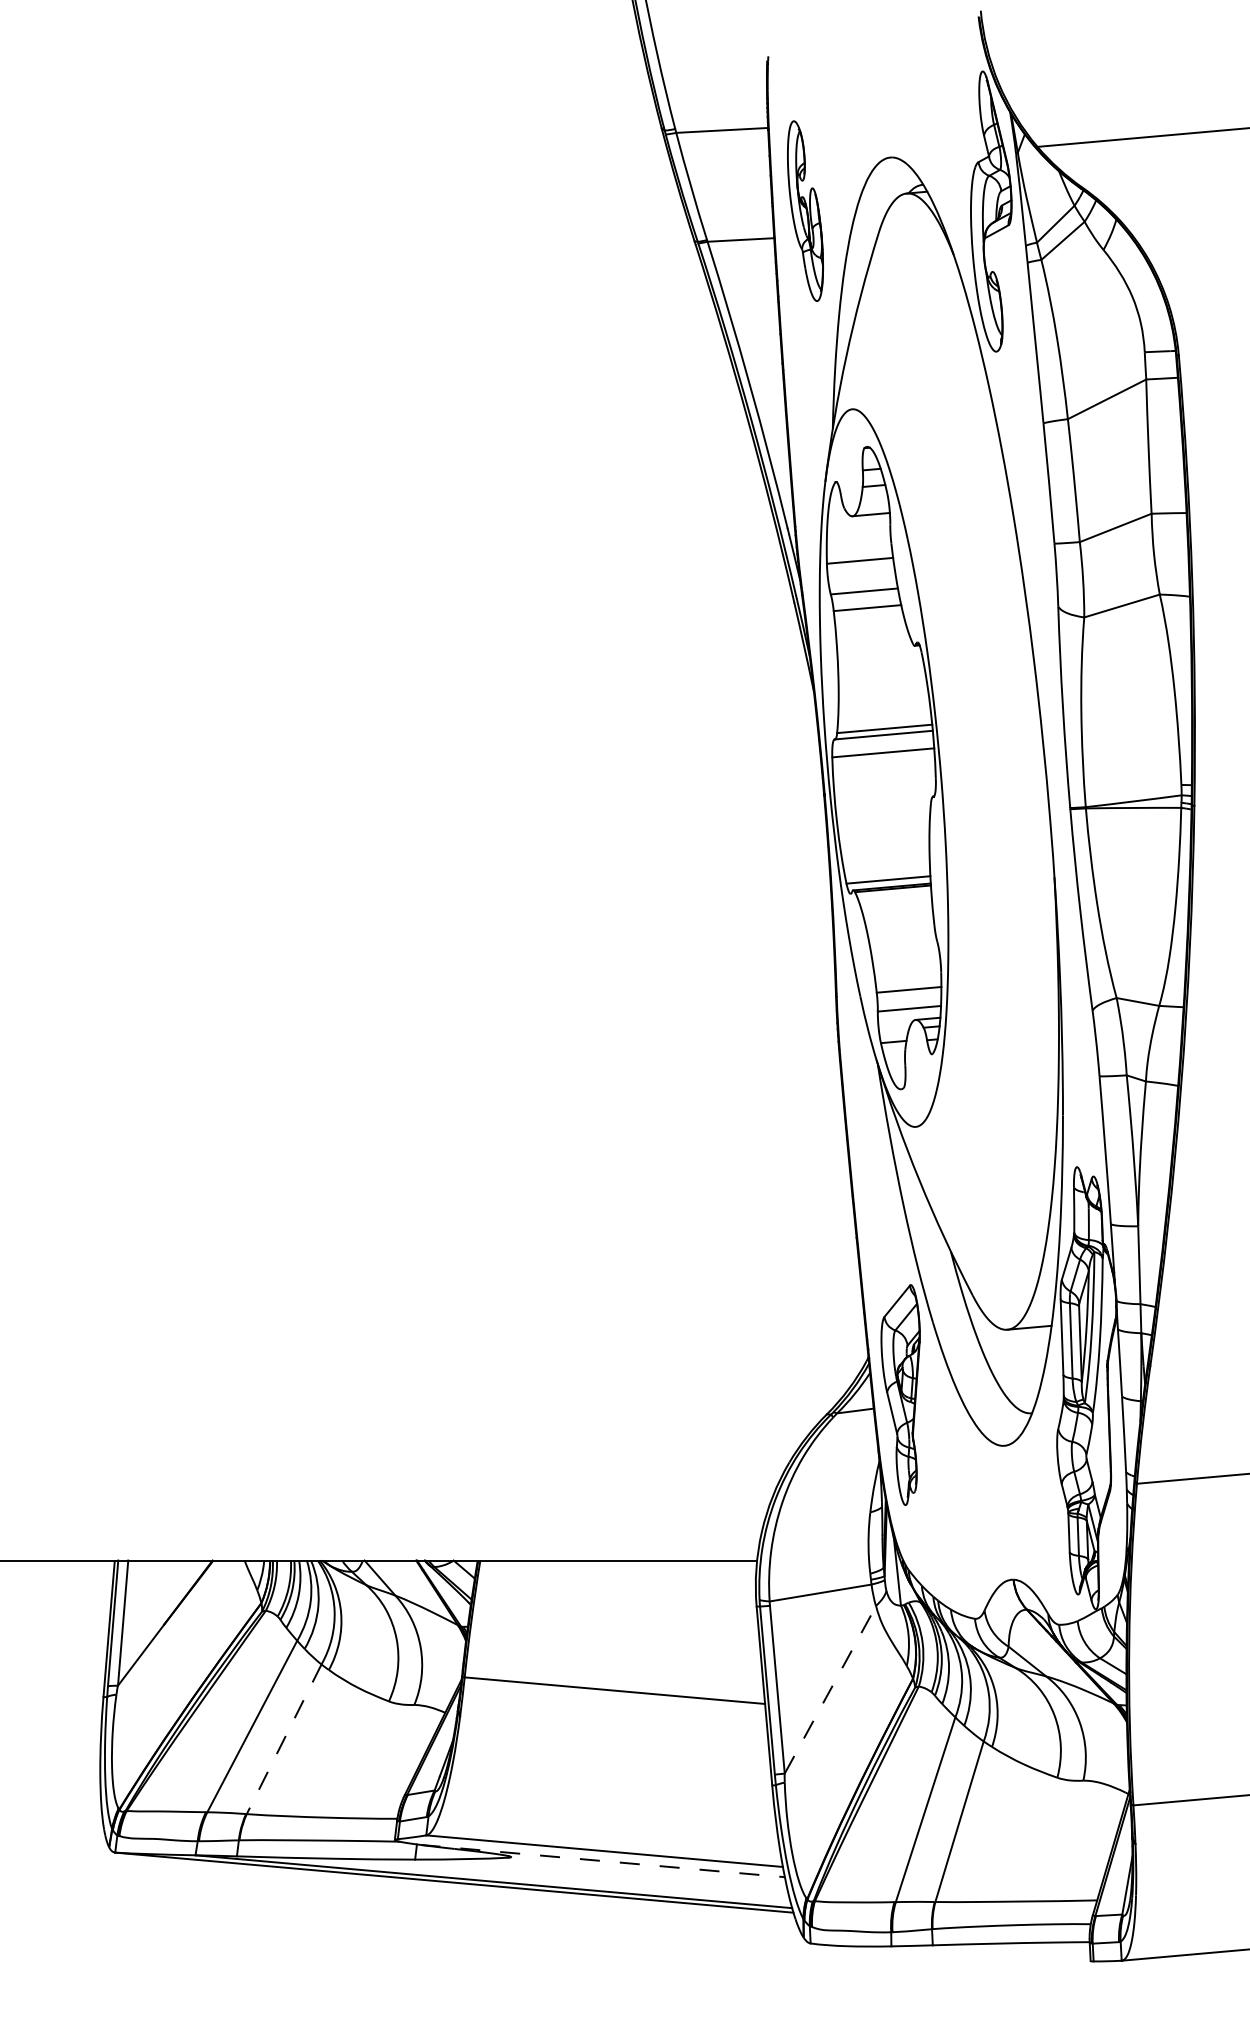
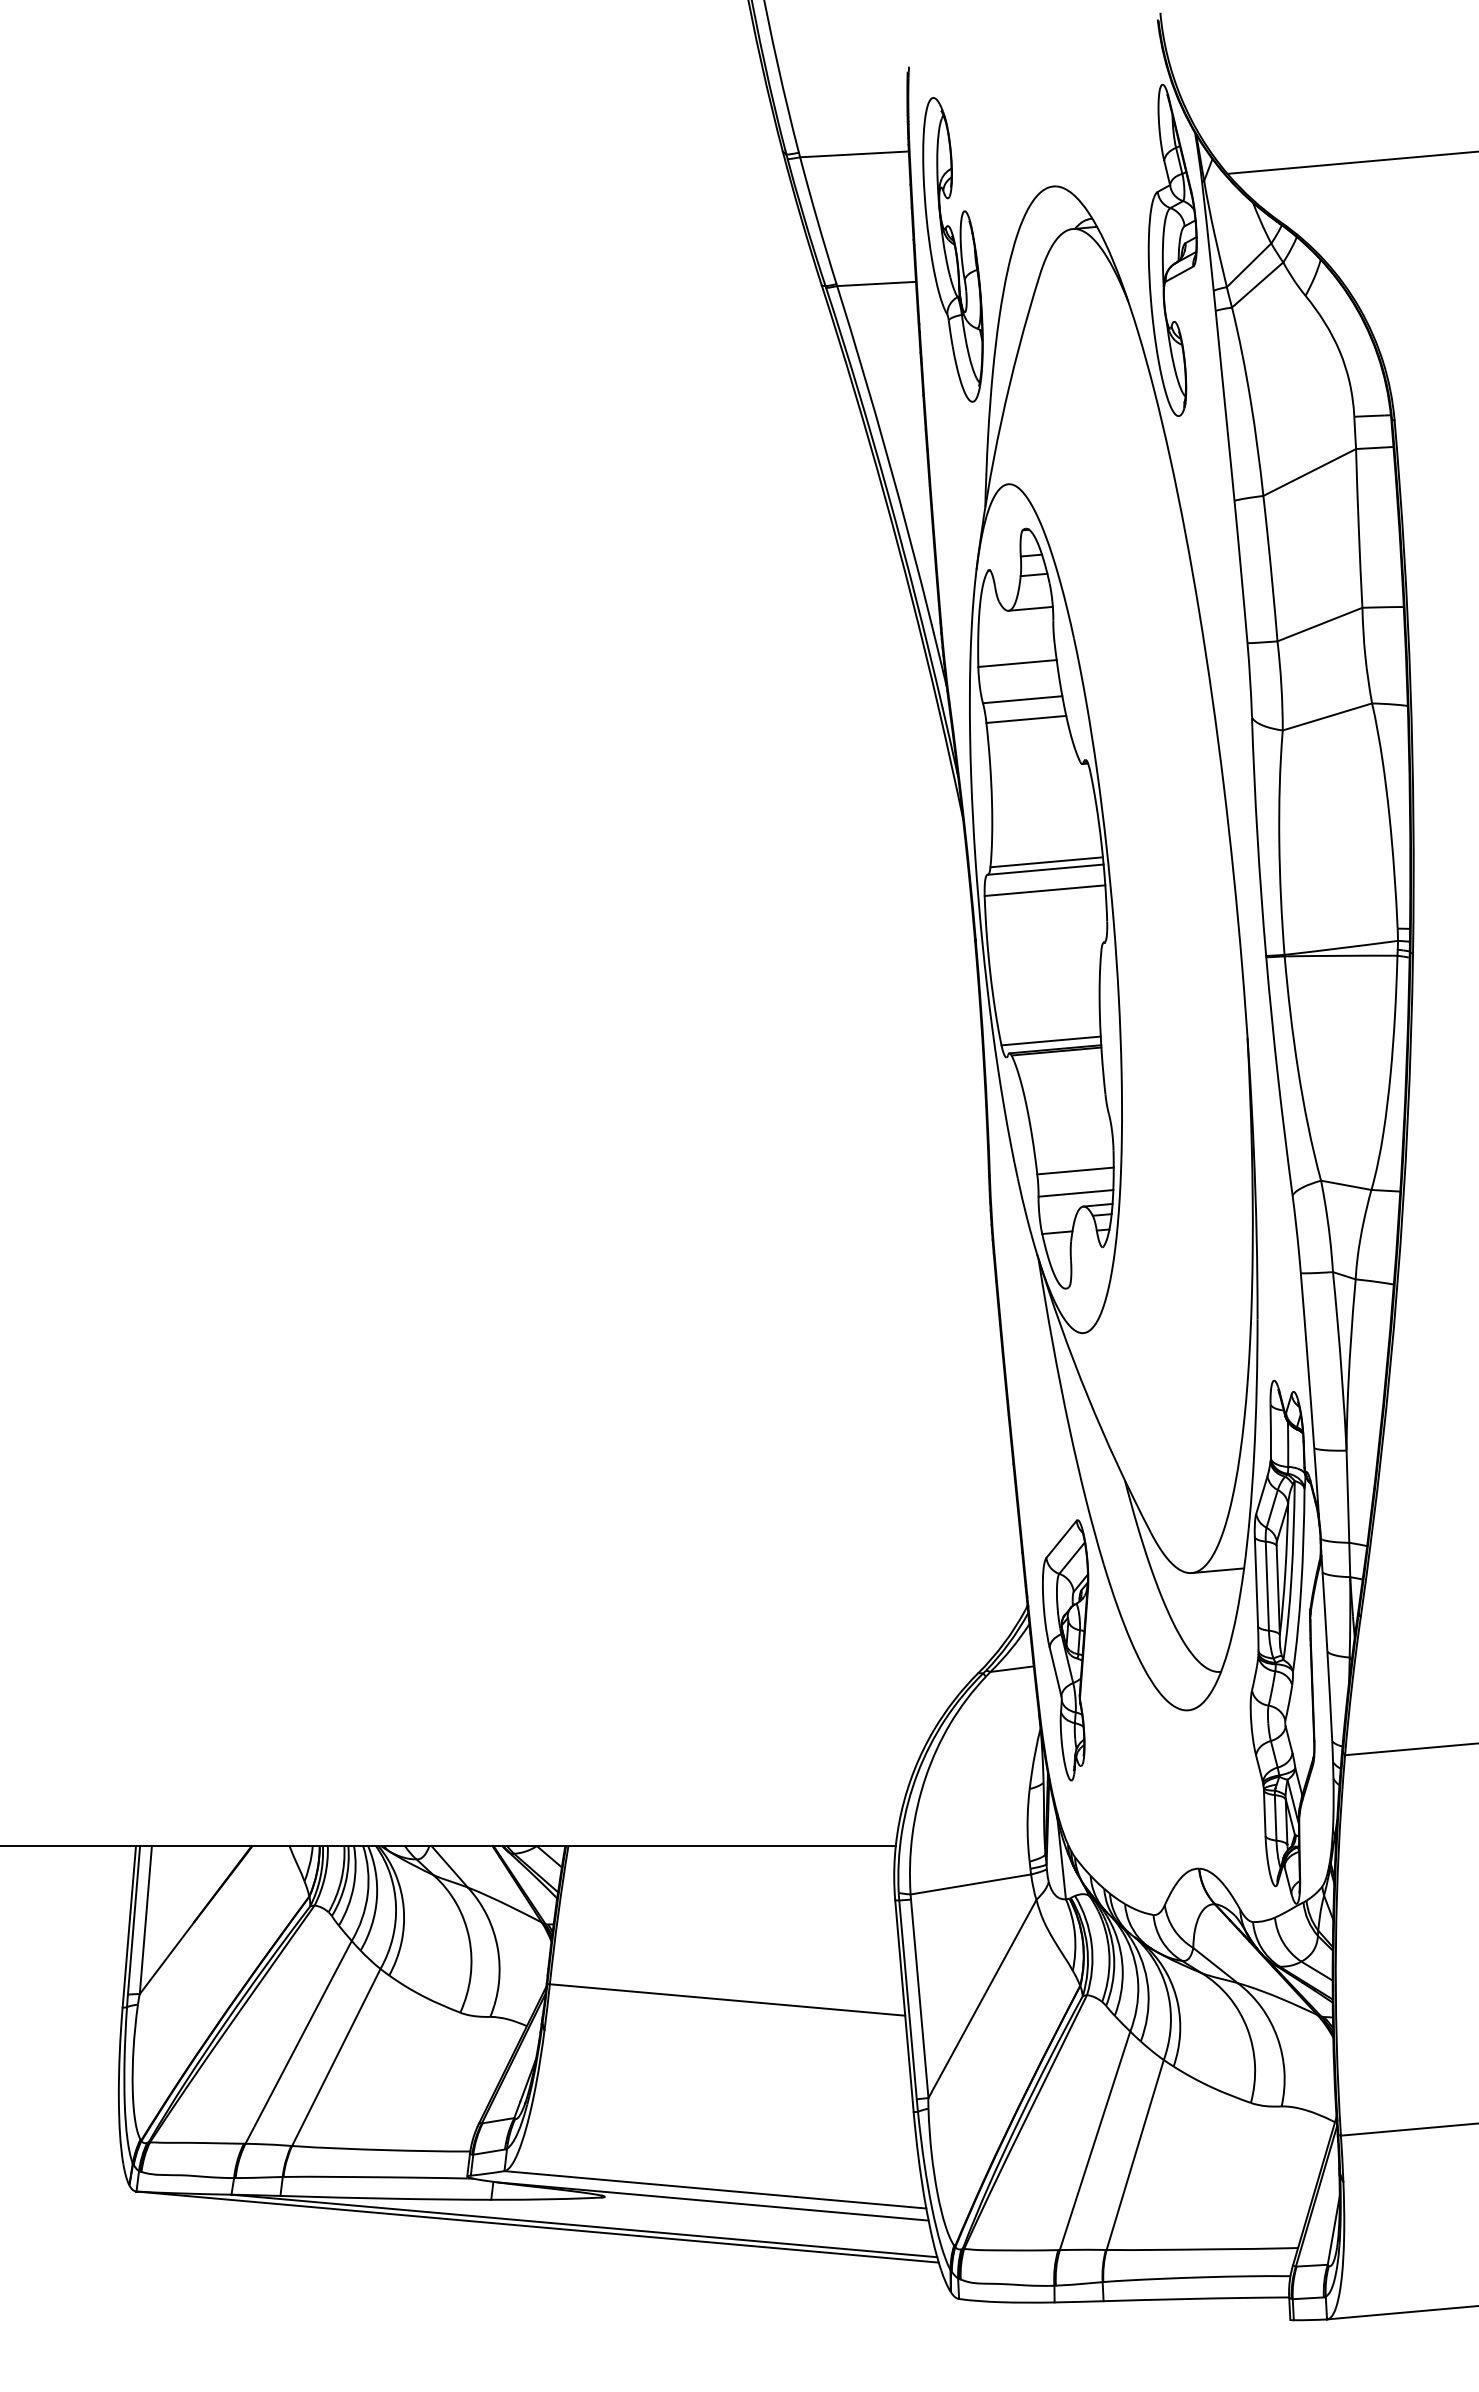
part: (805, 210) -> (952, 249), size x1.43
line: (830, 1690) -> (982, 1999), dashed -> solid
line: (284, 1739) -> (336, 2057), dashed -> solid
line: (603, 1861) -> (713, 2201), dashed -> solid

